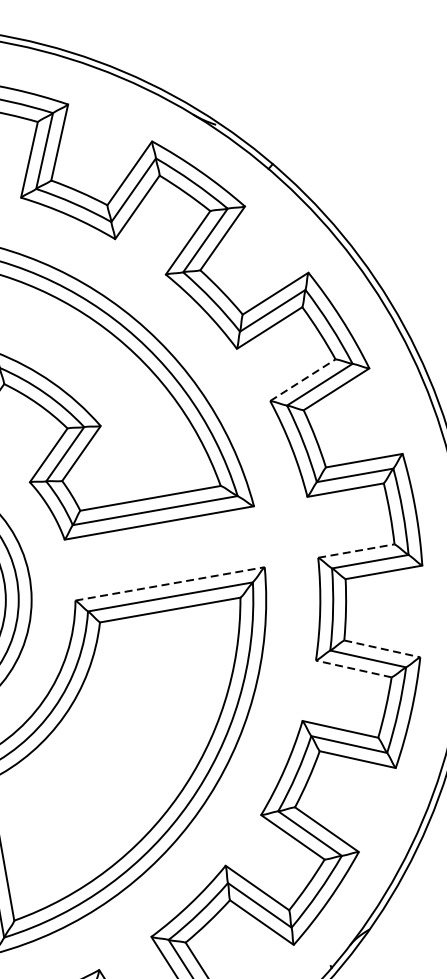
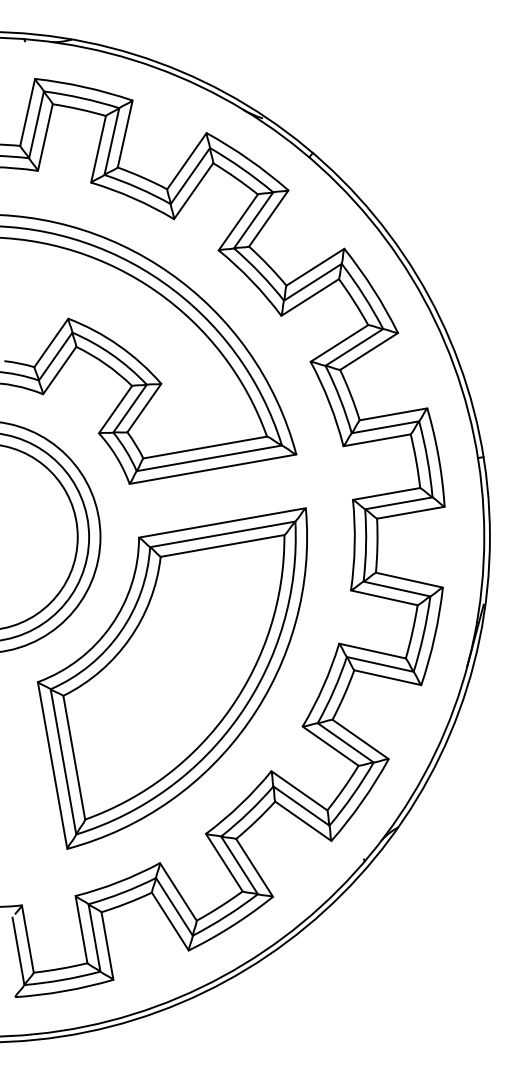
line: (302, 380) -> (339, 343), dashed -> solid
line: (357, 550) -> (387, 493), dashed -> solid
line: (170, 583) -> (222, 522), dashed -> solid
line: (382, 649) -> (409, 580), dashed -> solid
line: (352, 668) -> (383, 597), dashed -> solid

